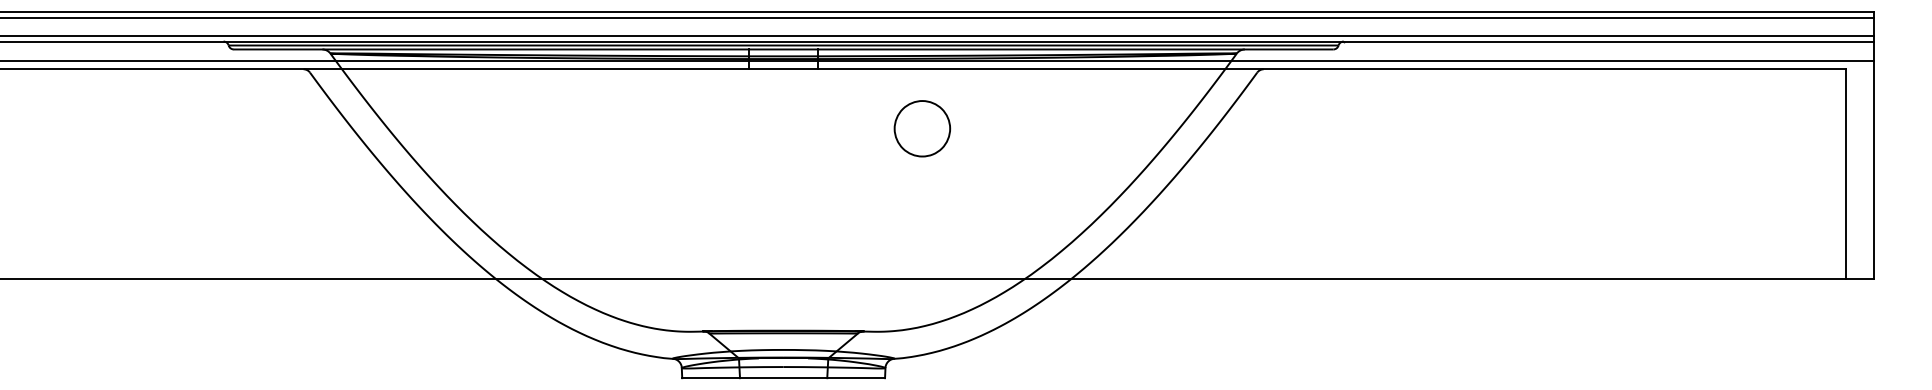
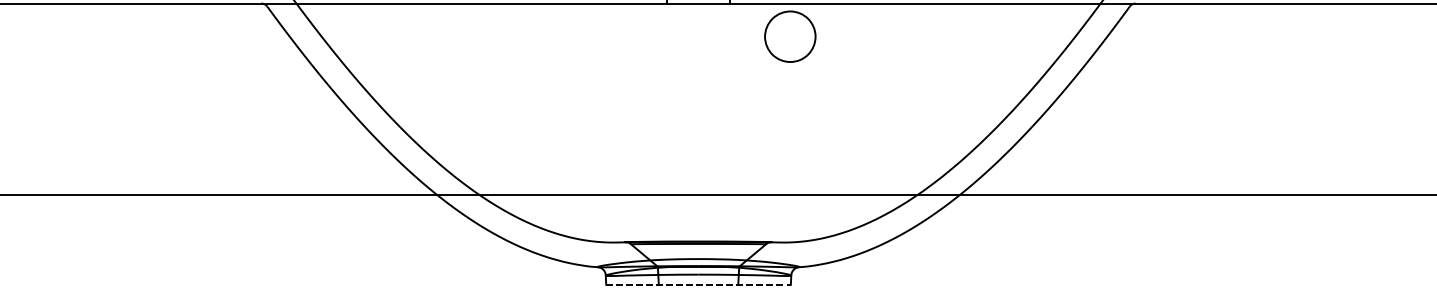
part: (922, 128) -> (790, 36), moved
line: (784, 378) -> (699, 285), solid -> dashed

